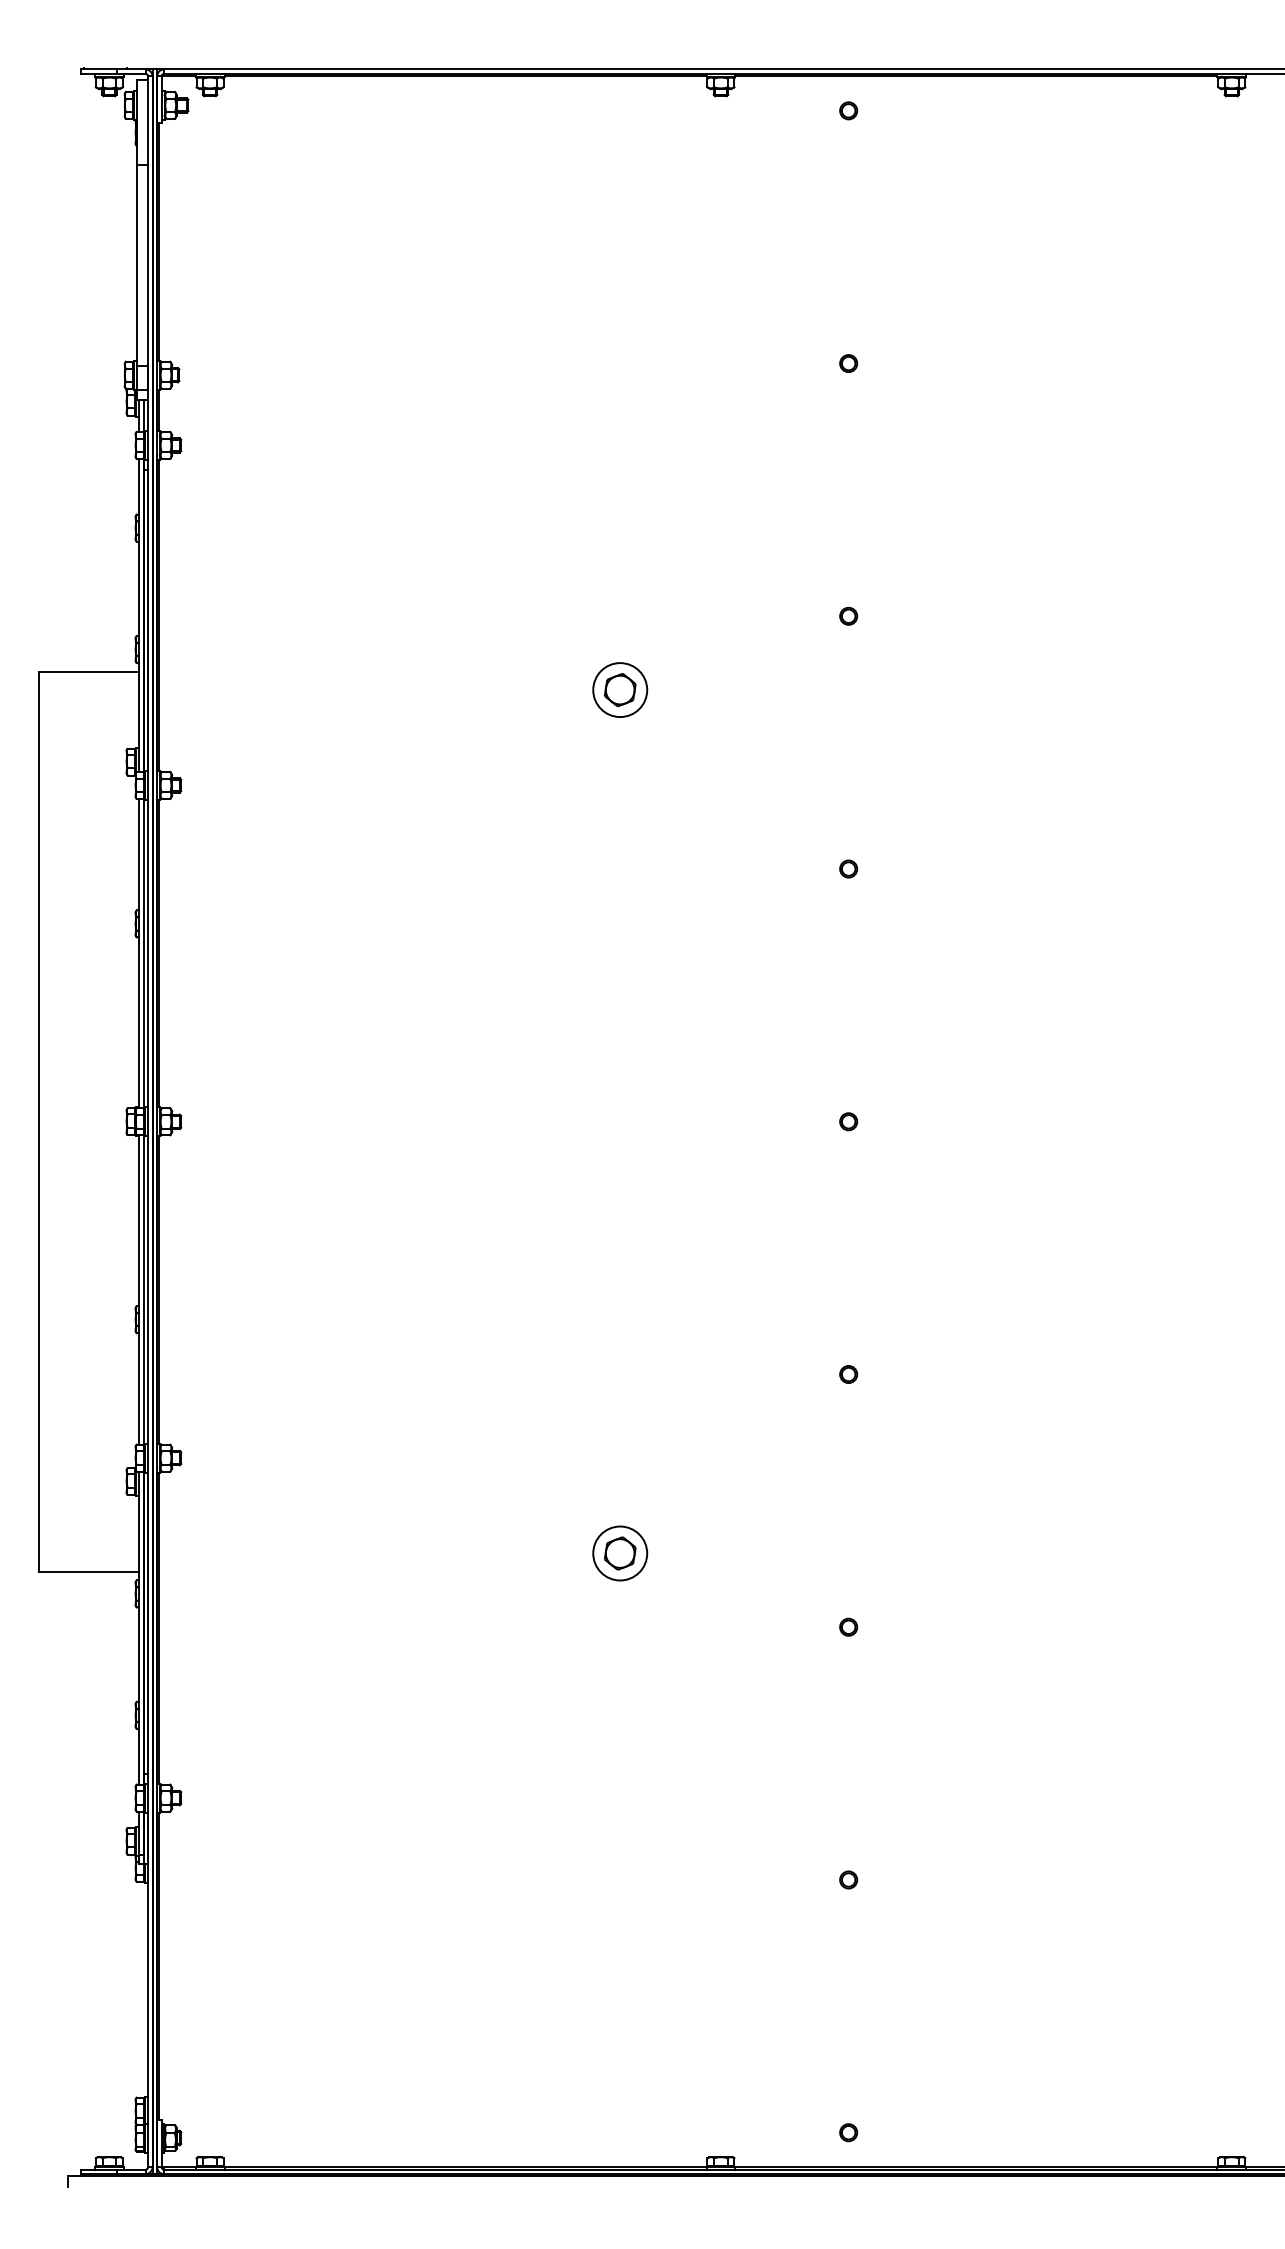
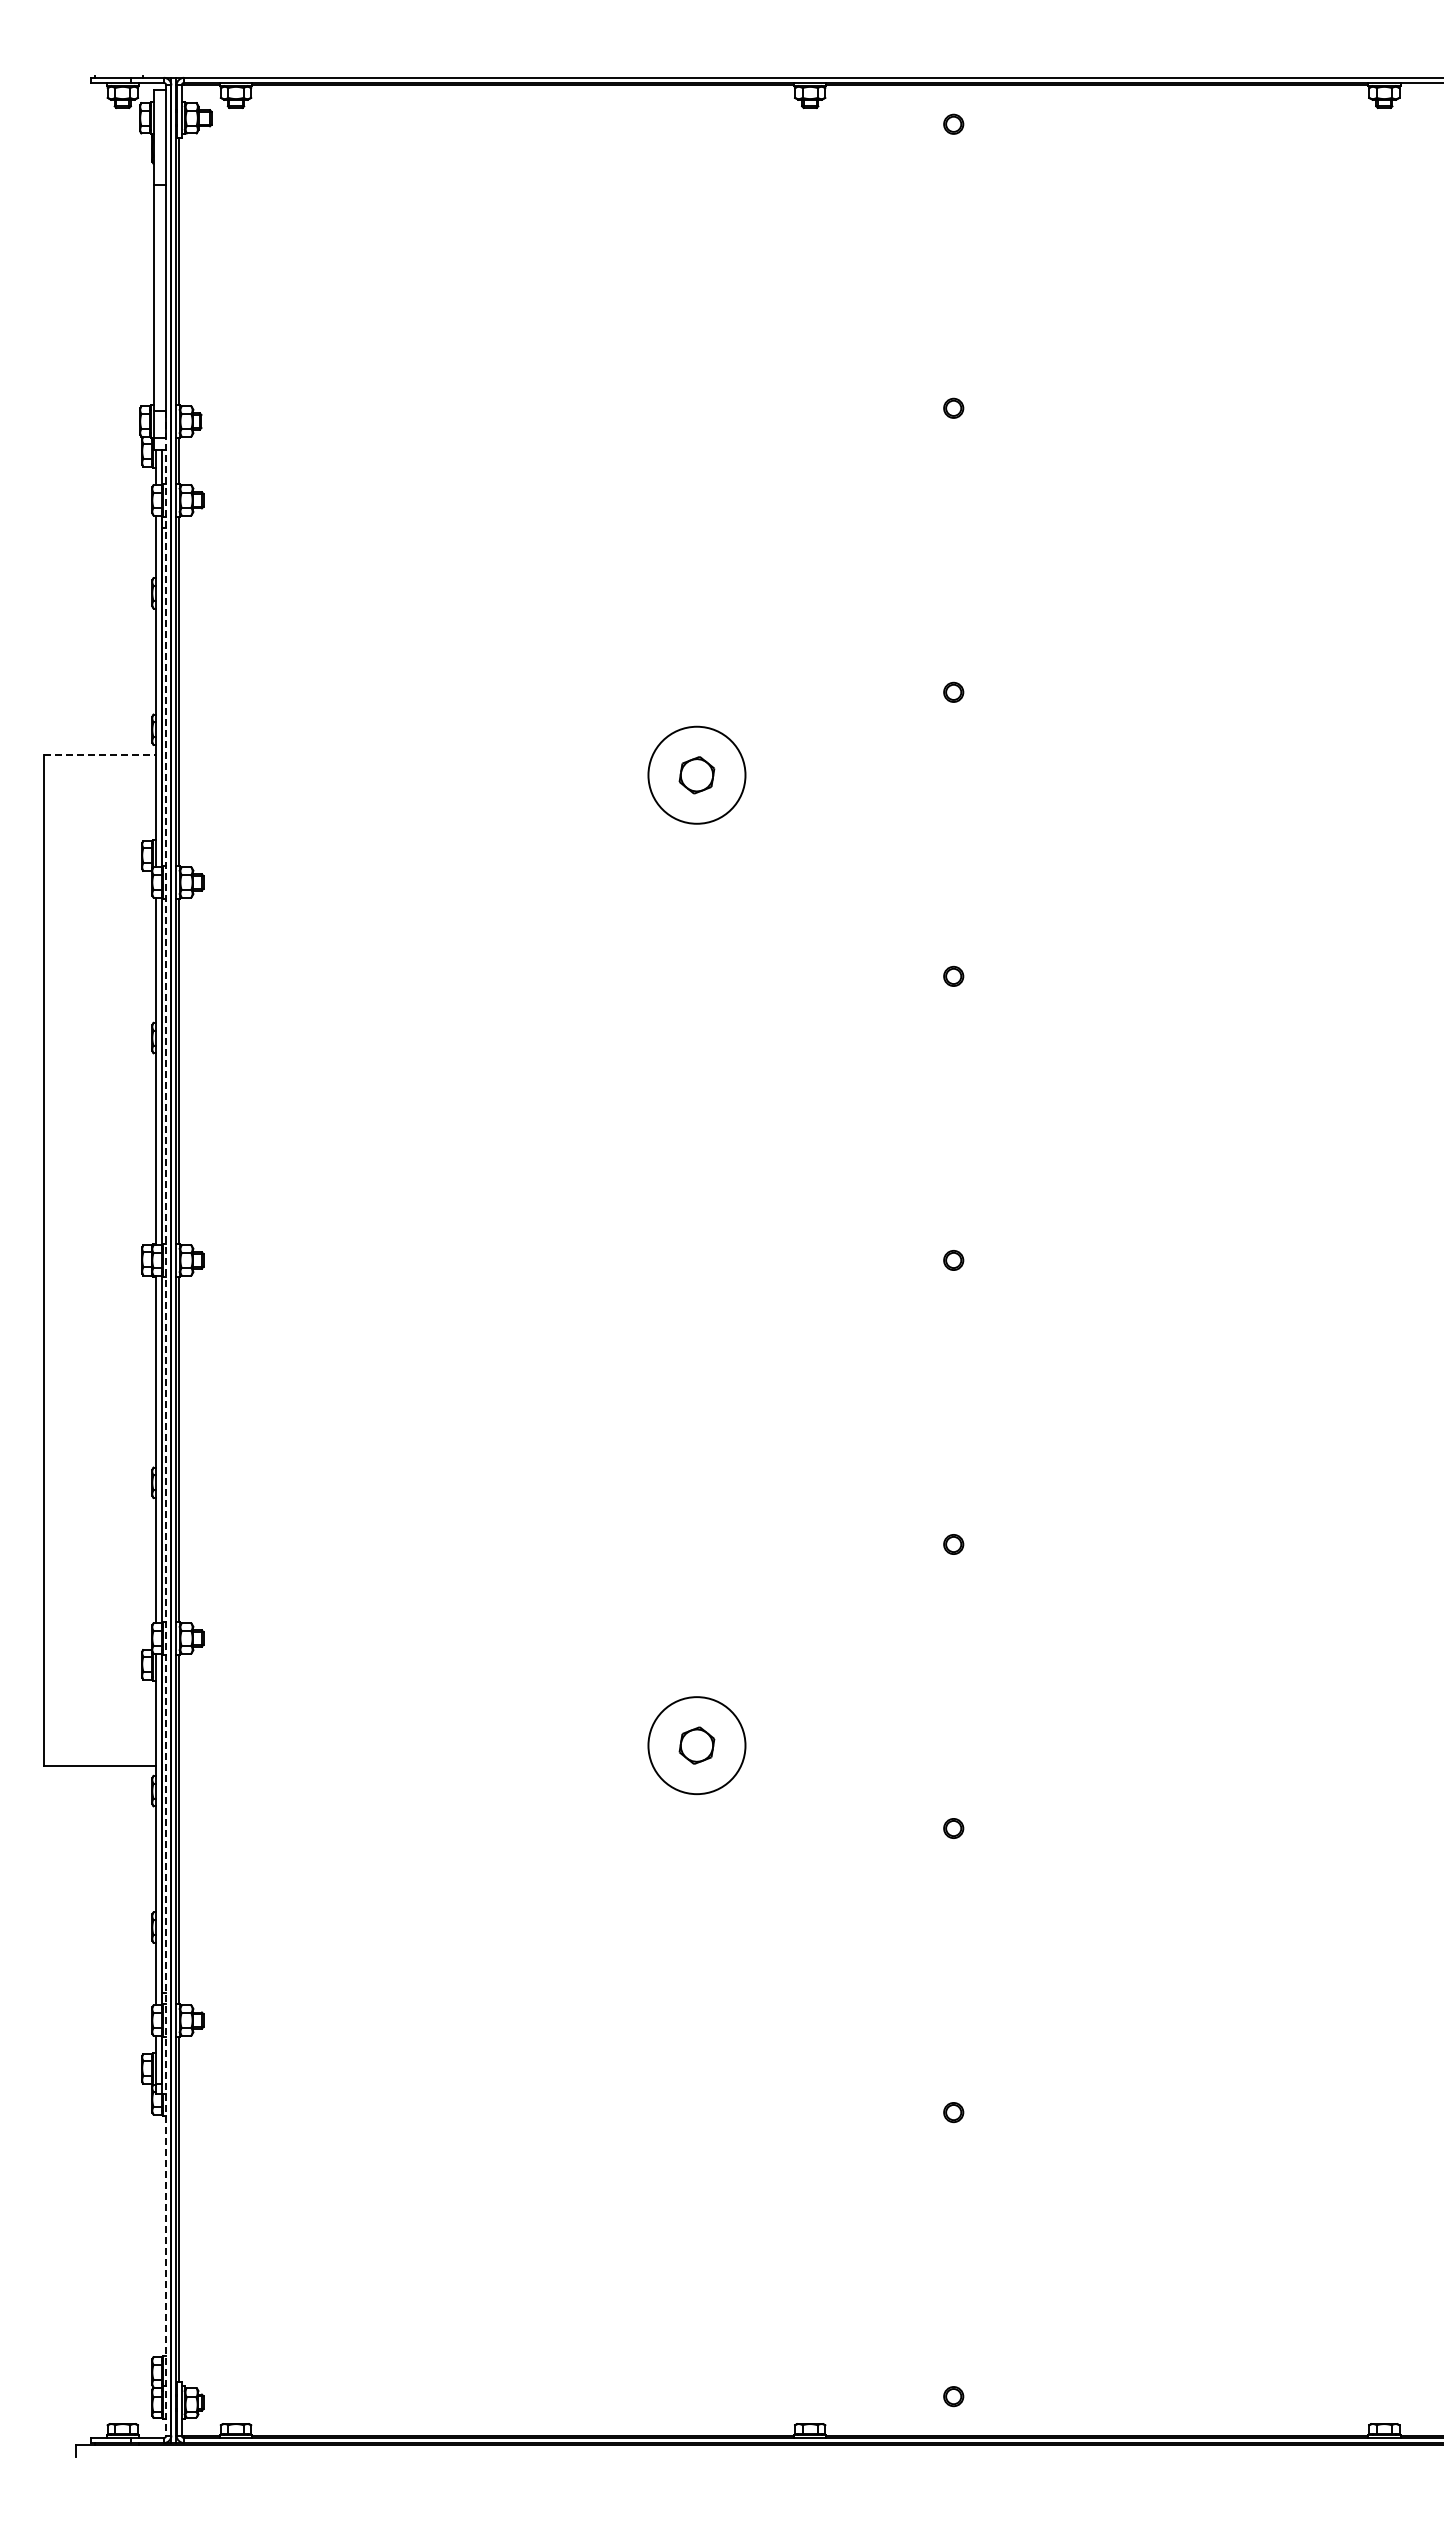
line: (89, 672) -> (100, 755), solid -> dashed
circle: (619, 689) -> (696, 774), size x1.6
line: (148, 1266) -> (166, 1423), solid -> dashed
circle: (619, 1553) -> (696, 1745), size x1.6

